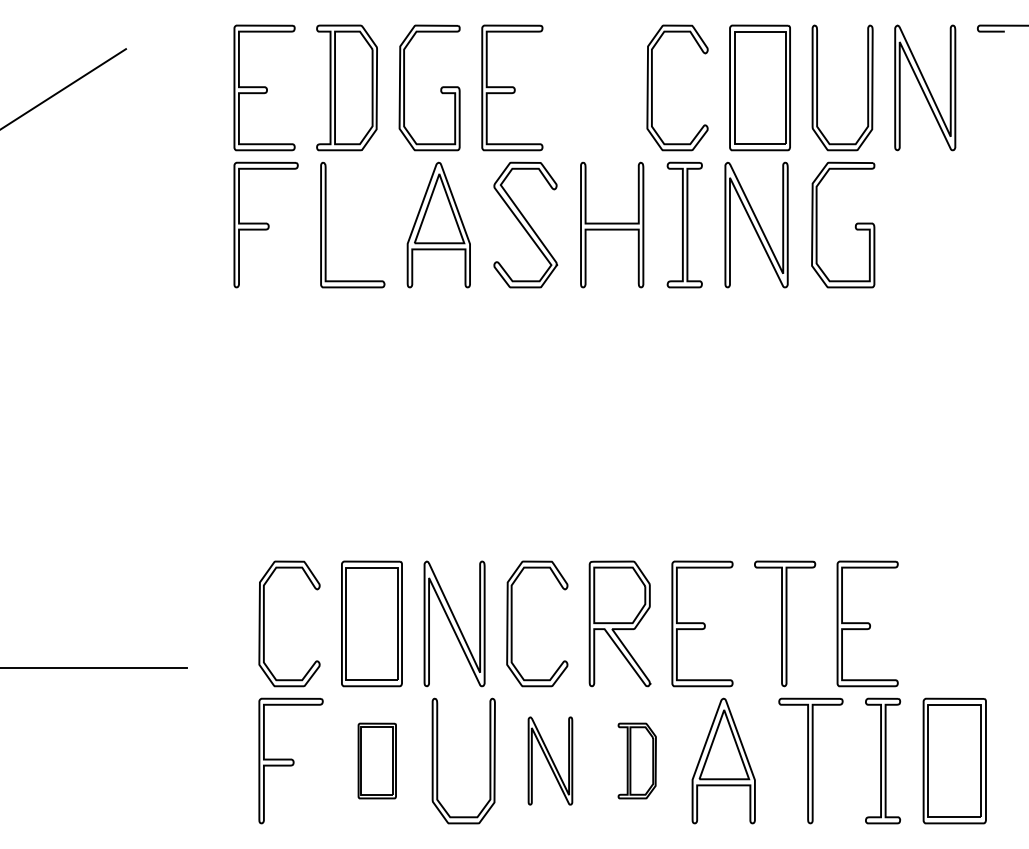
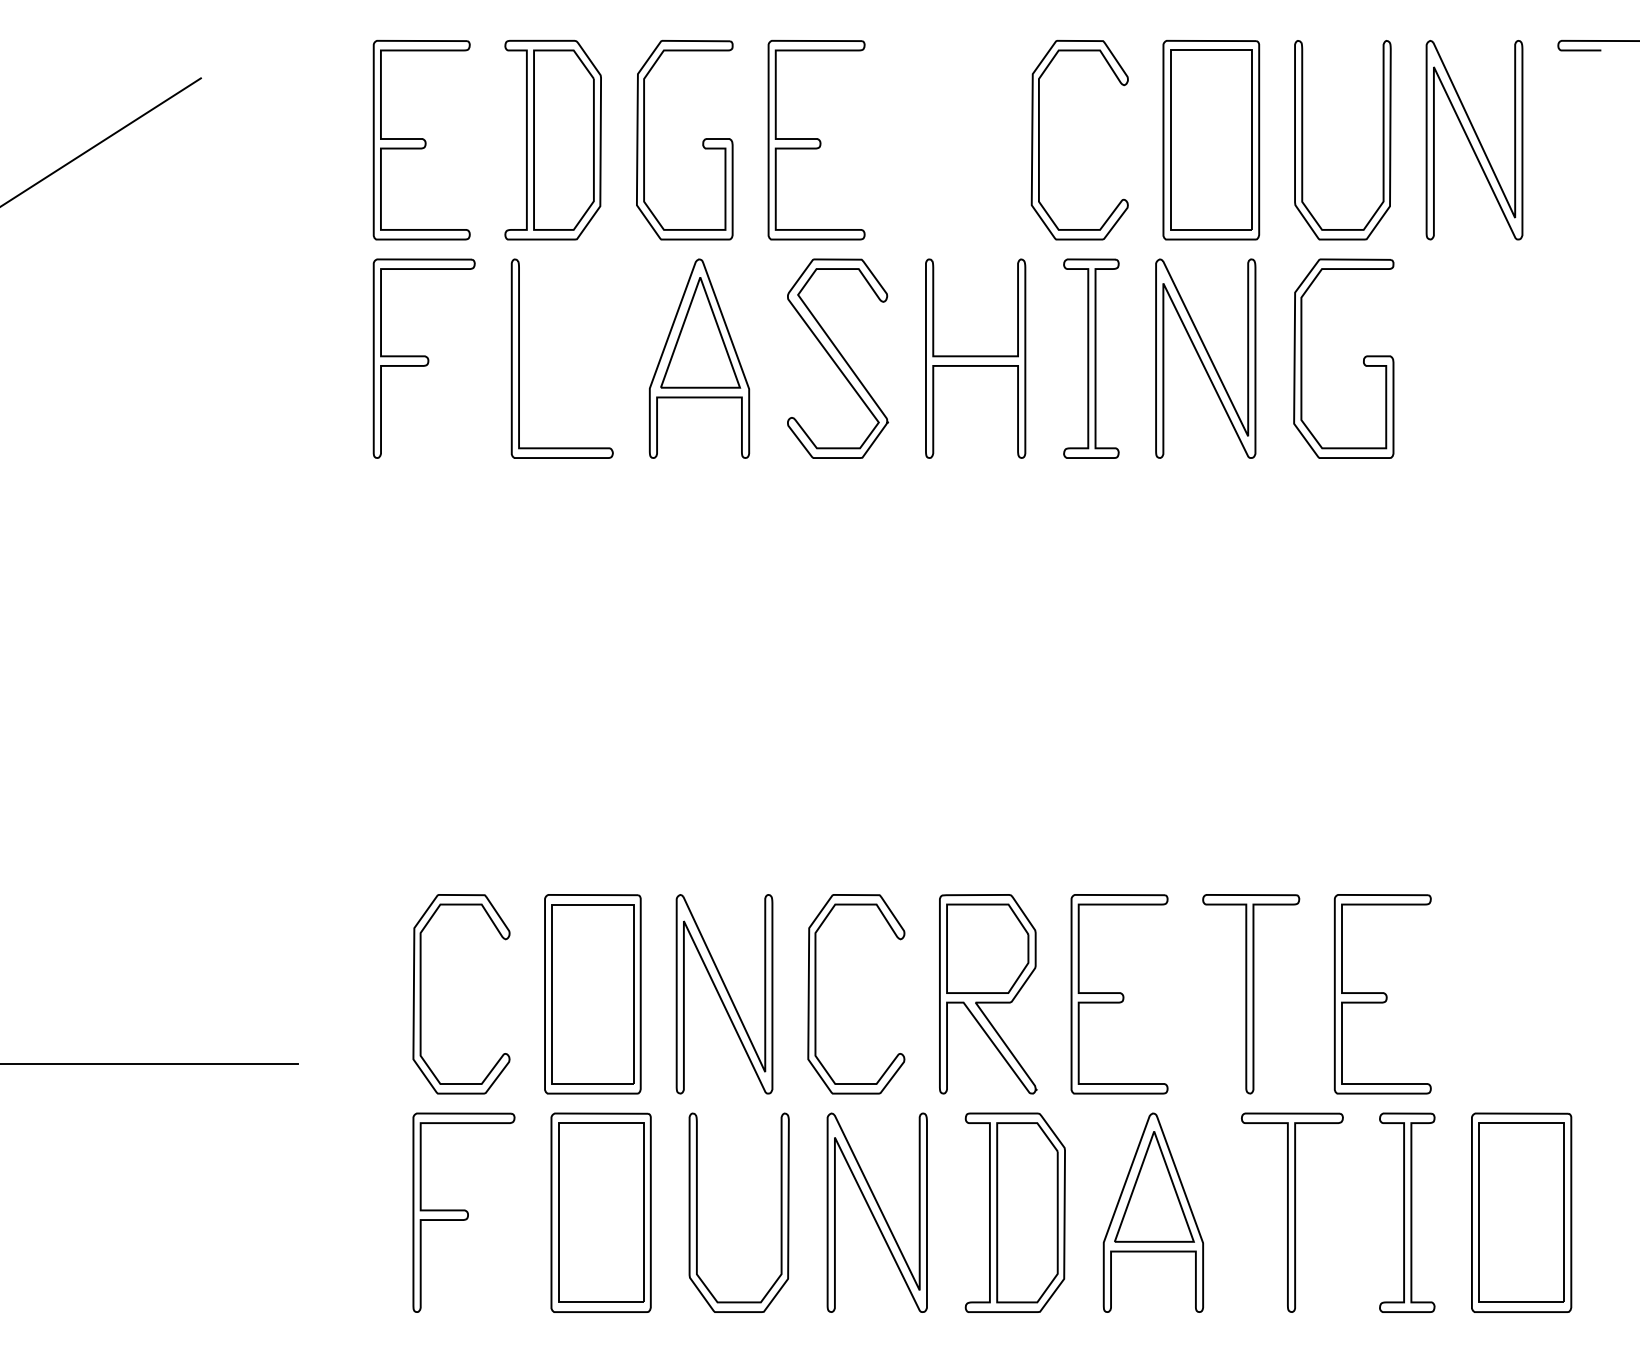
part: (377, 760) -> (601, 1211), size x1.67
part: (550, 760) -> (877, 1211), size x1.43
part: (637, 760) -> (1016, 1211), size x1.67

